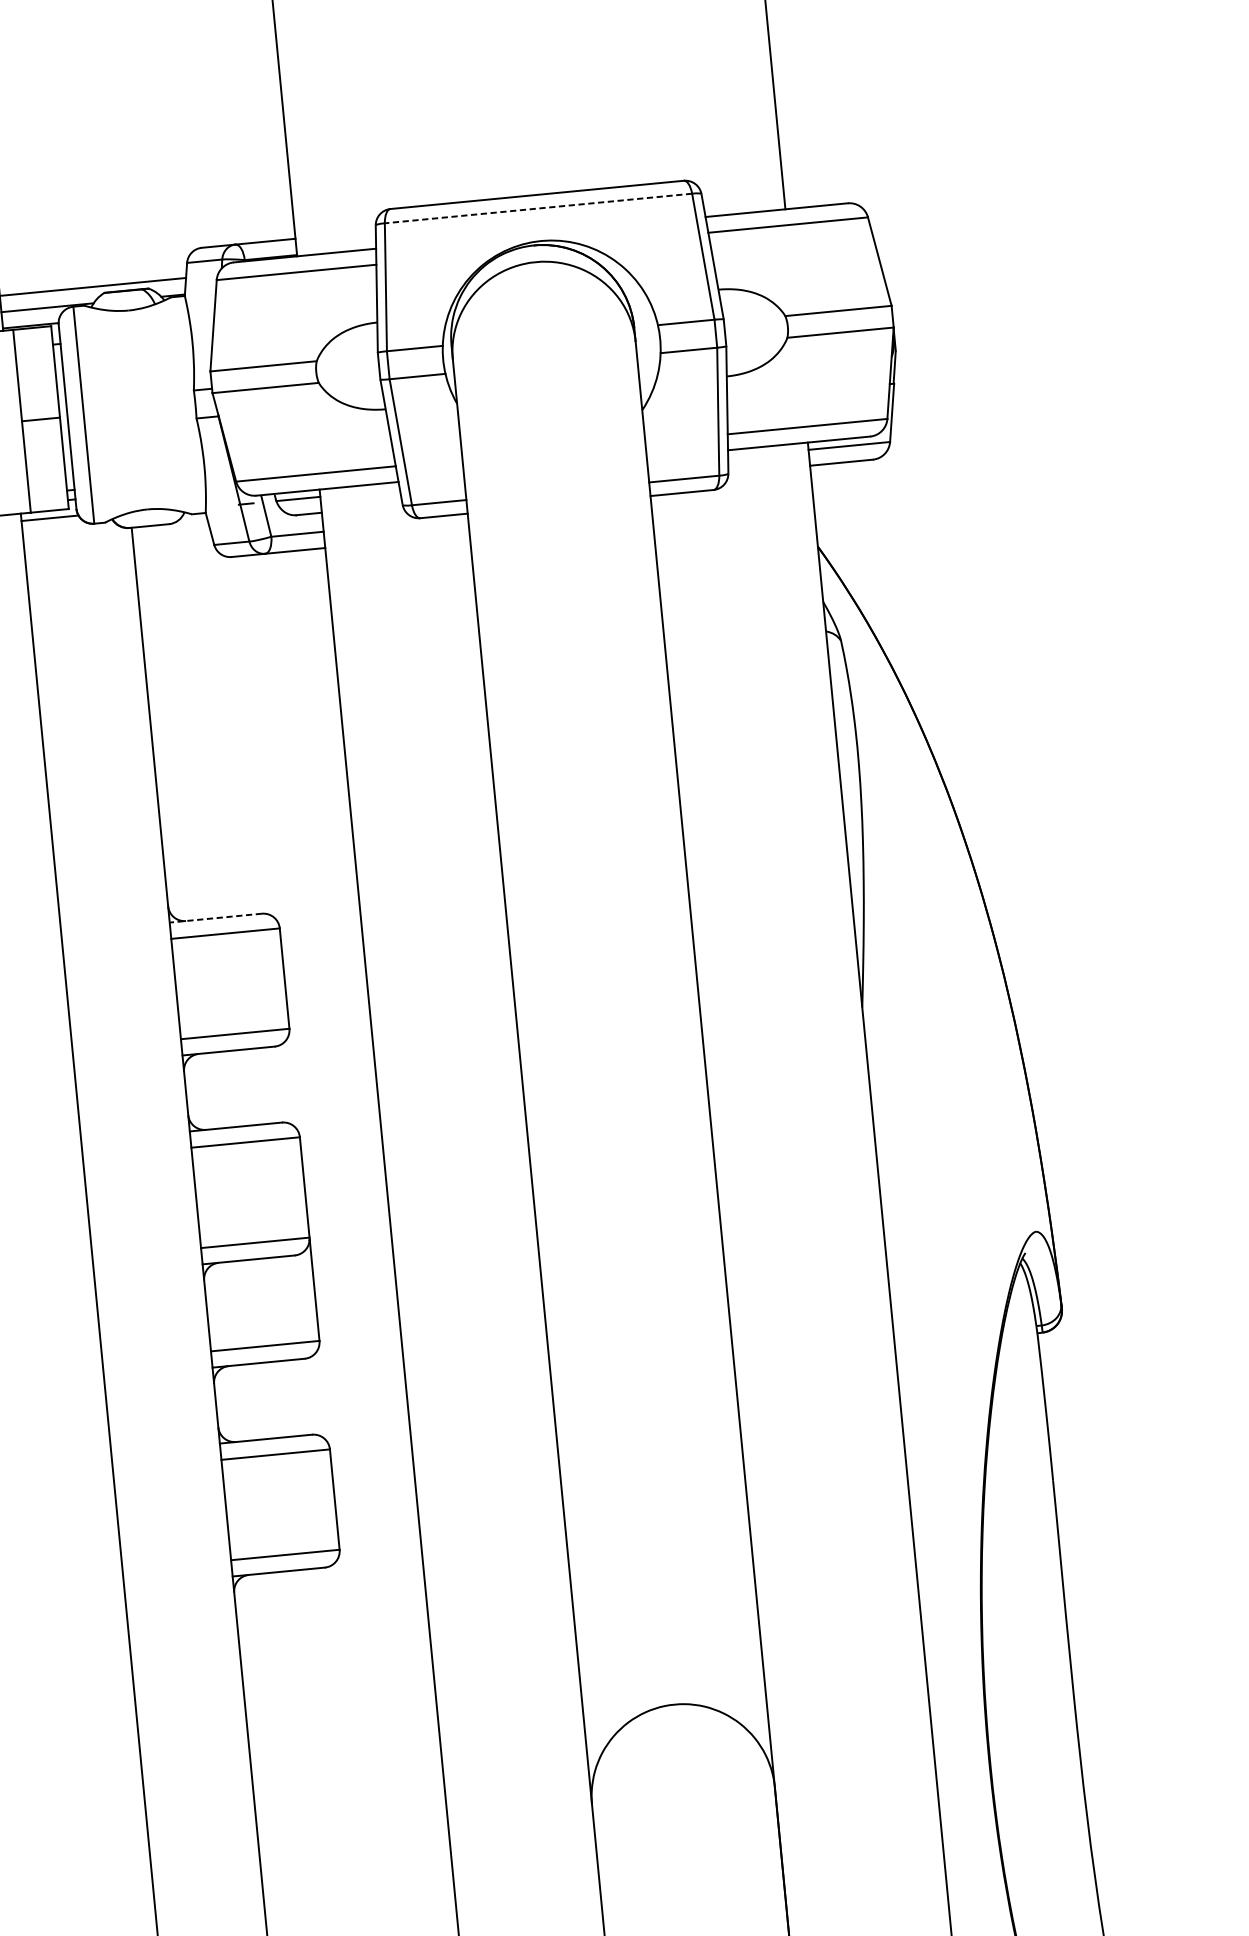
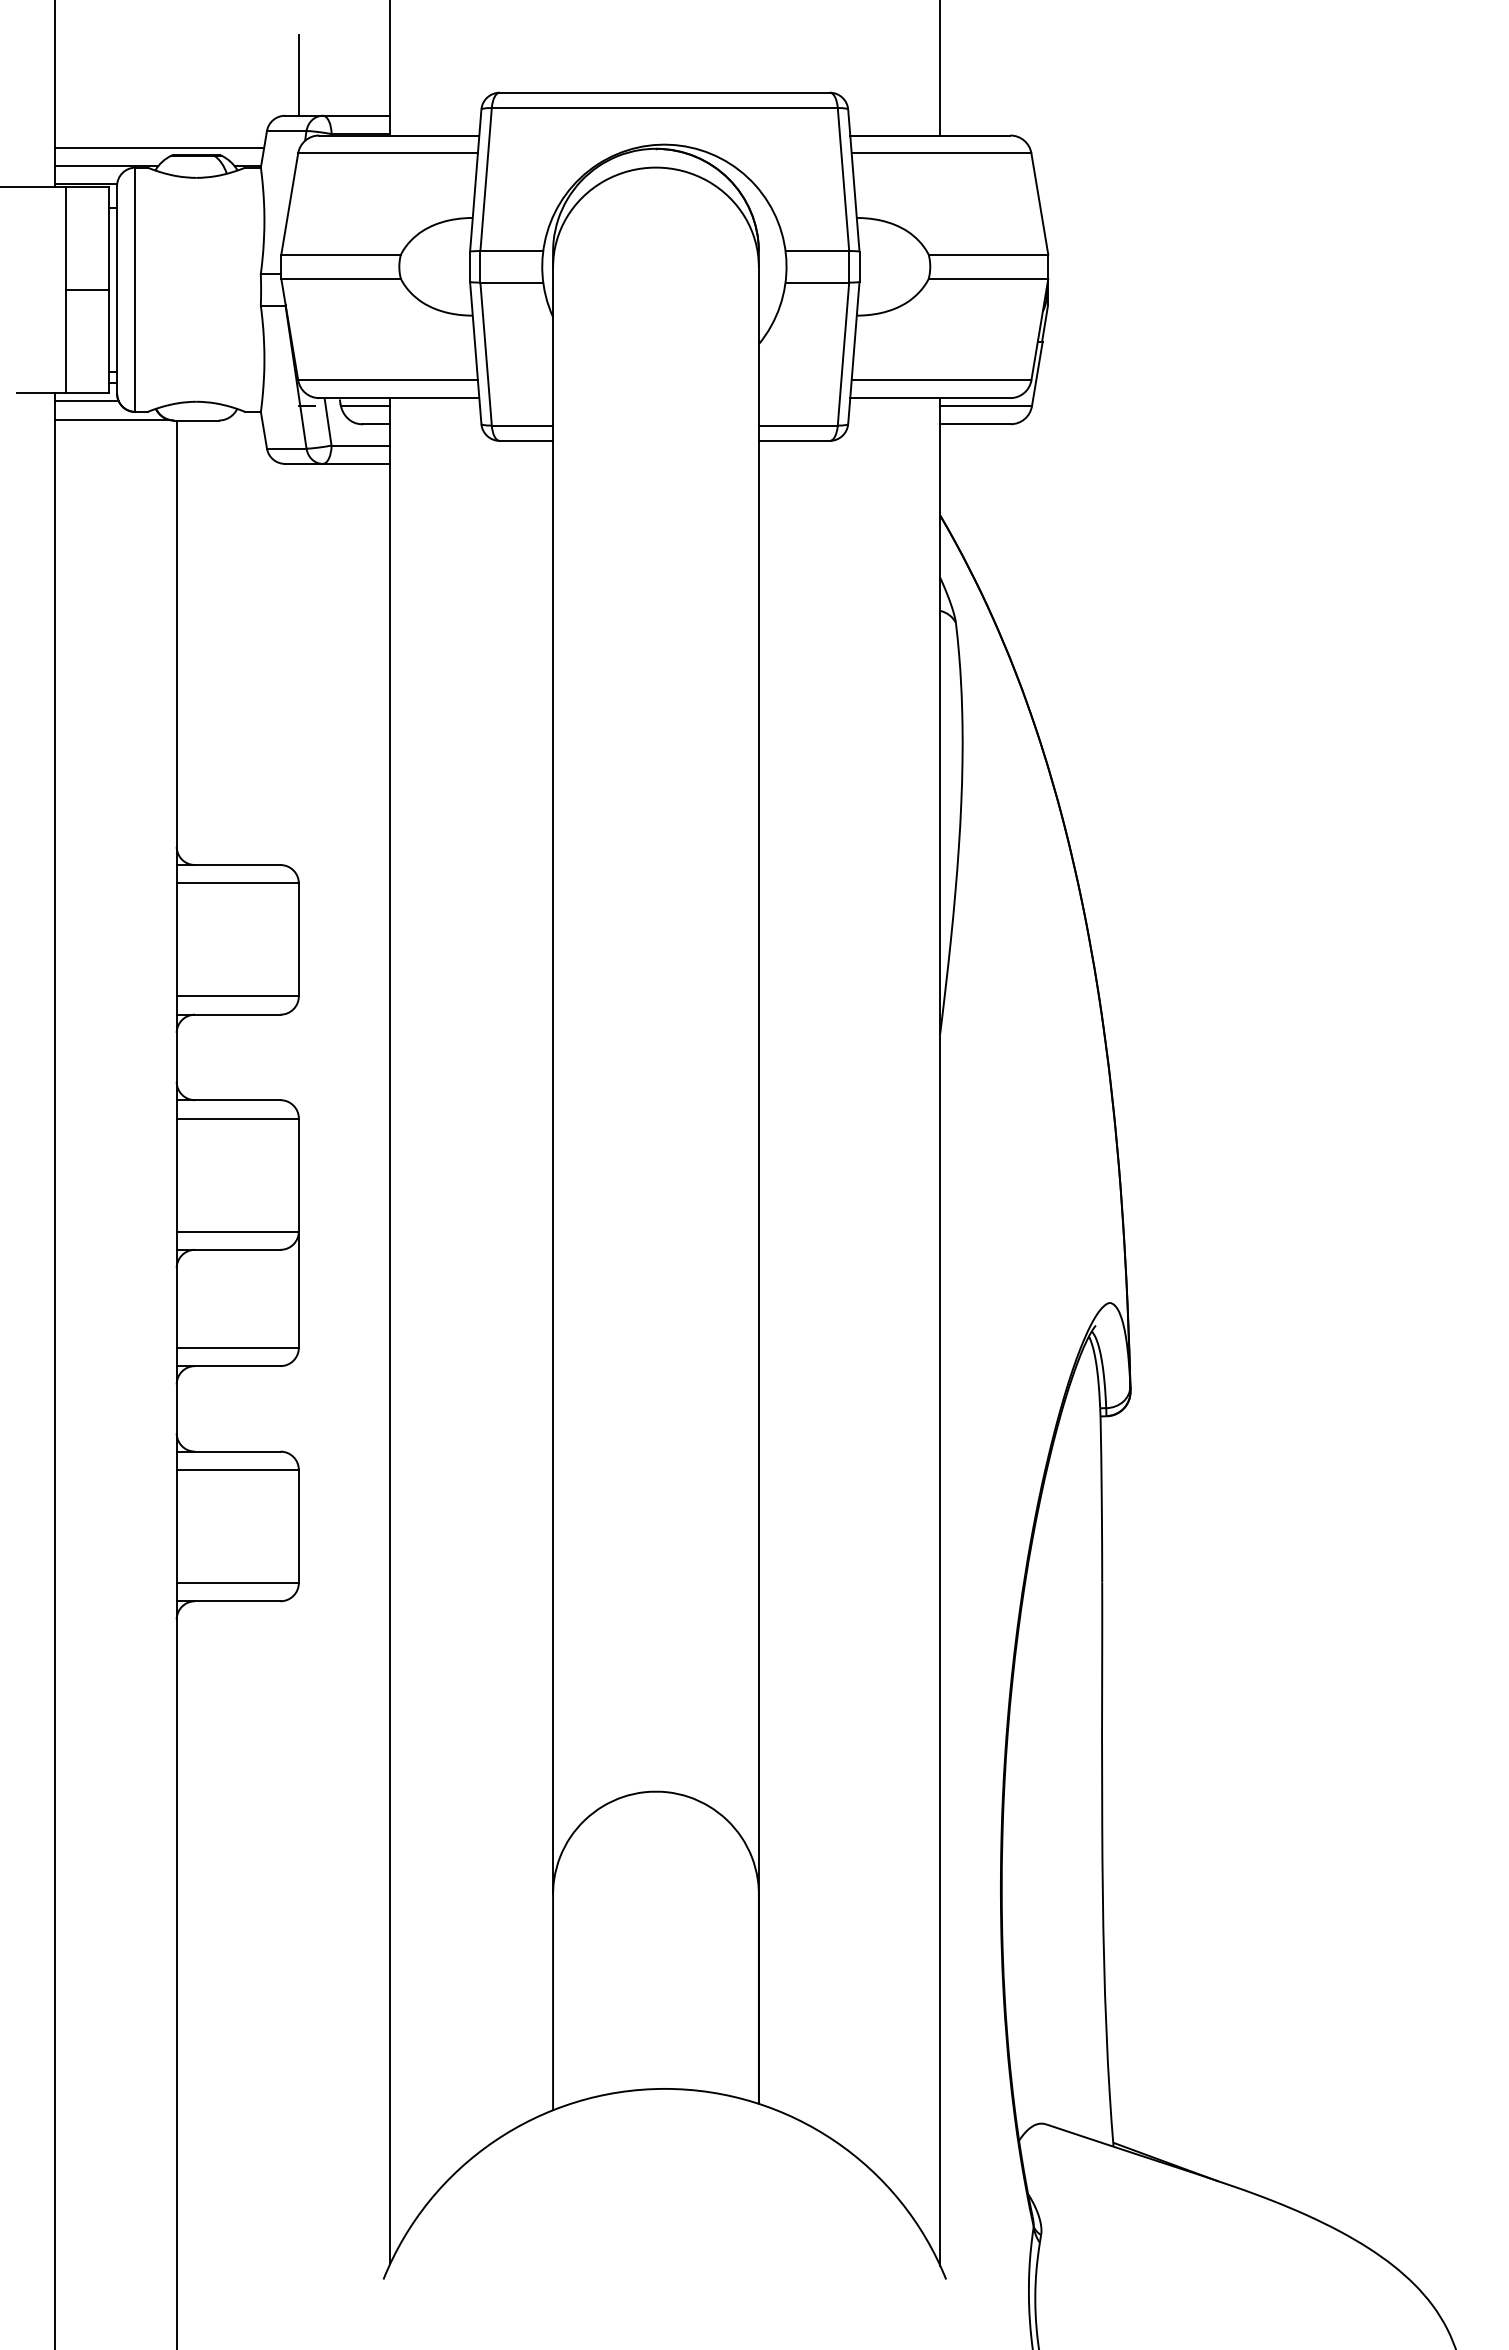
line: (538, 208) -> (664, 108), dashed -> solid
line: (210, 210) -> (298, 74), added
line: (72, 532) -> (110, 419), added
line: (215, 918) -> (228, 865), dashed -> solid

